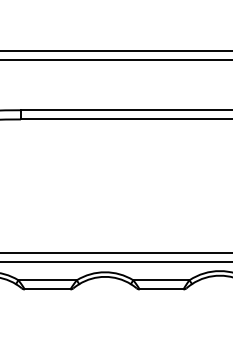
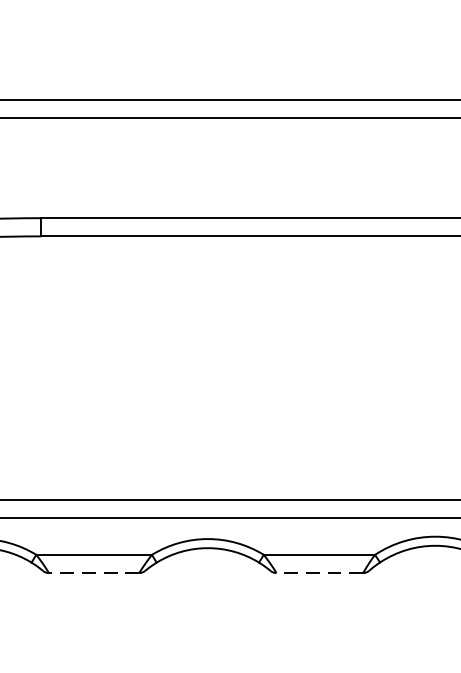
line: (47, 289) -> (93, 573), solid -> dashed
line: (161, 289) -> (319, 573), solid -> dashed

